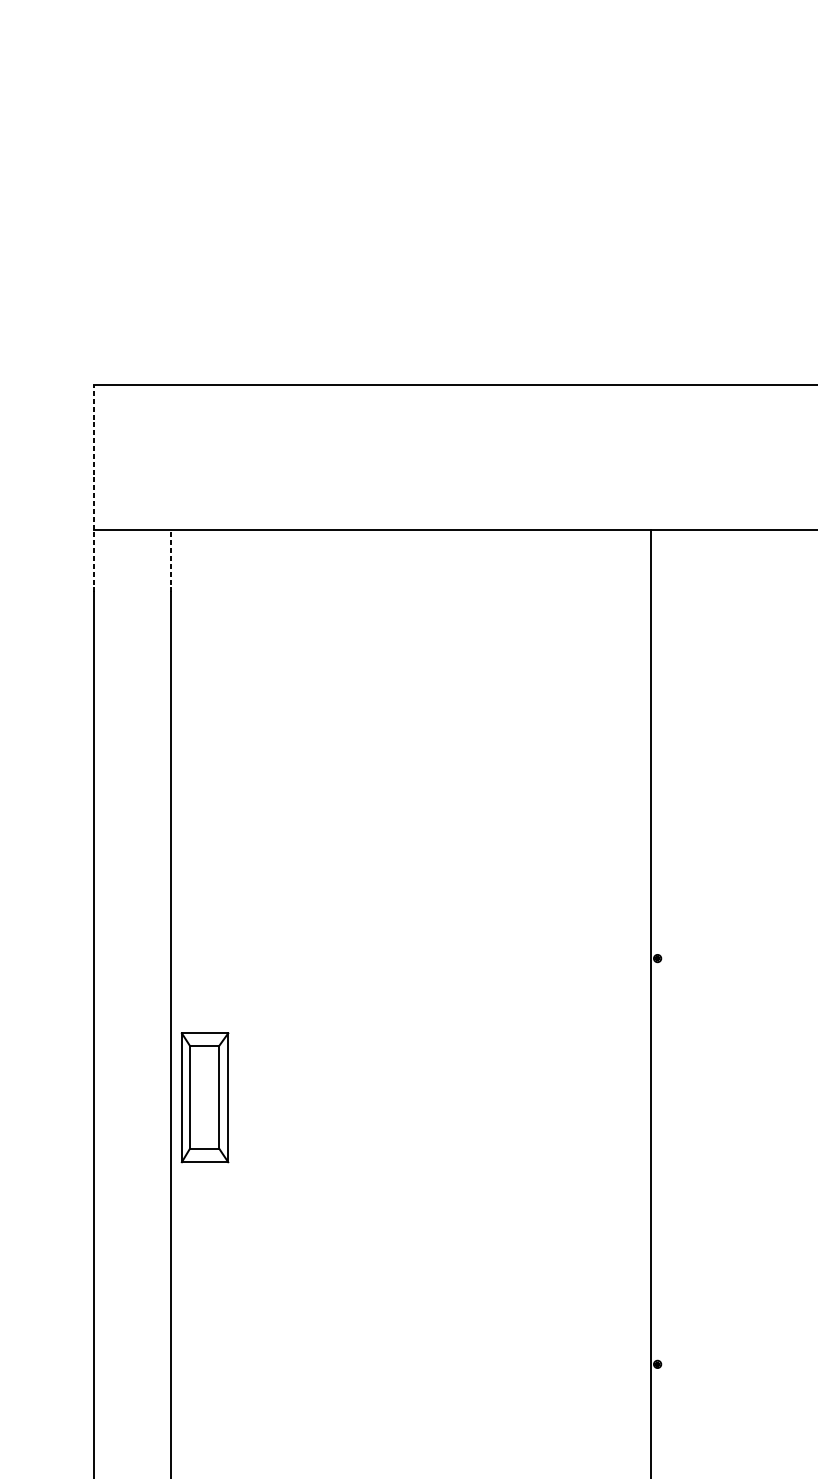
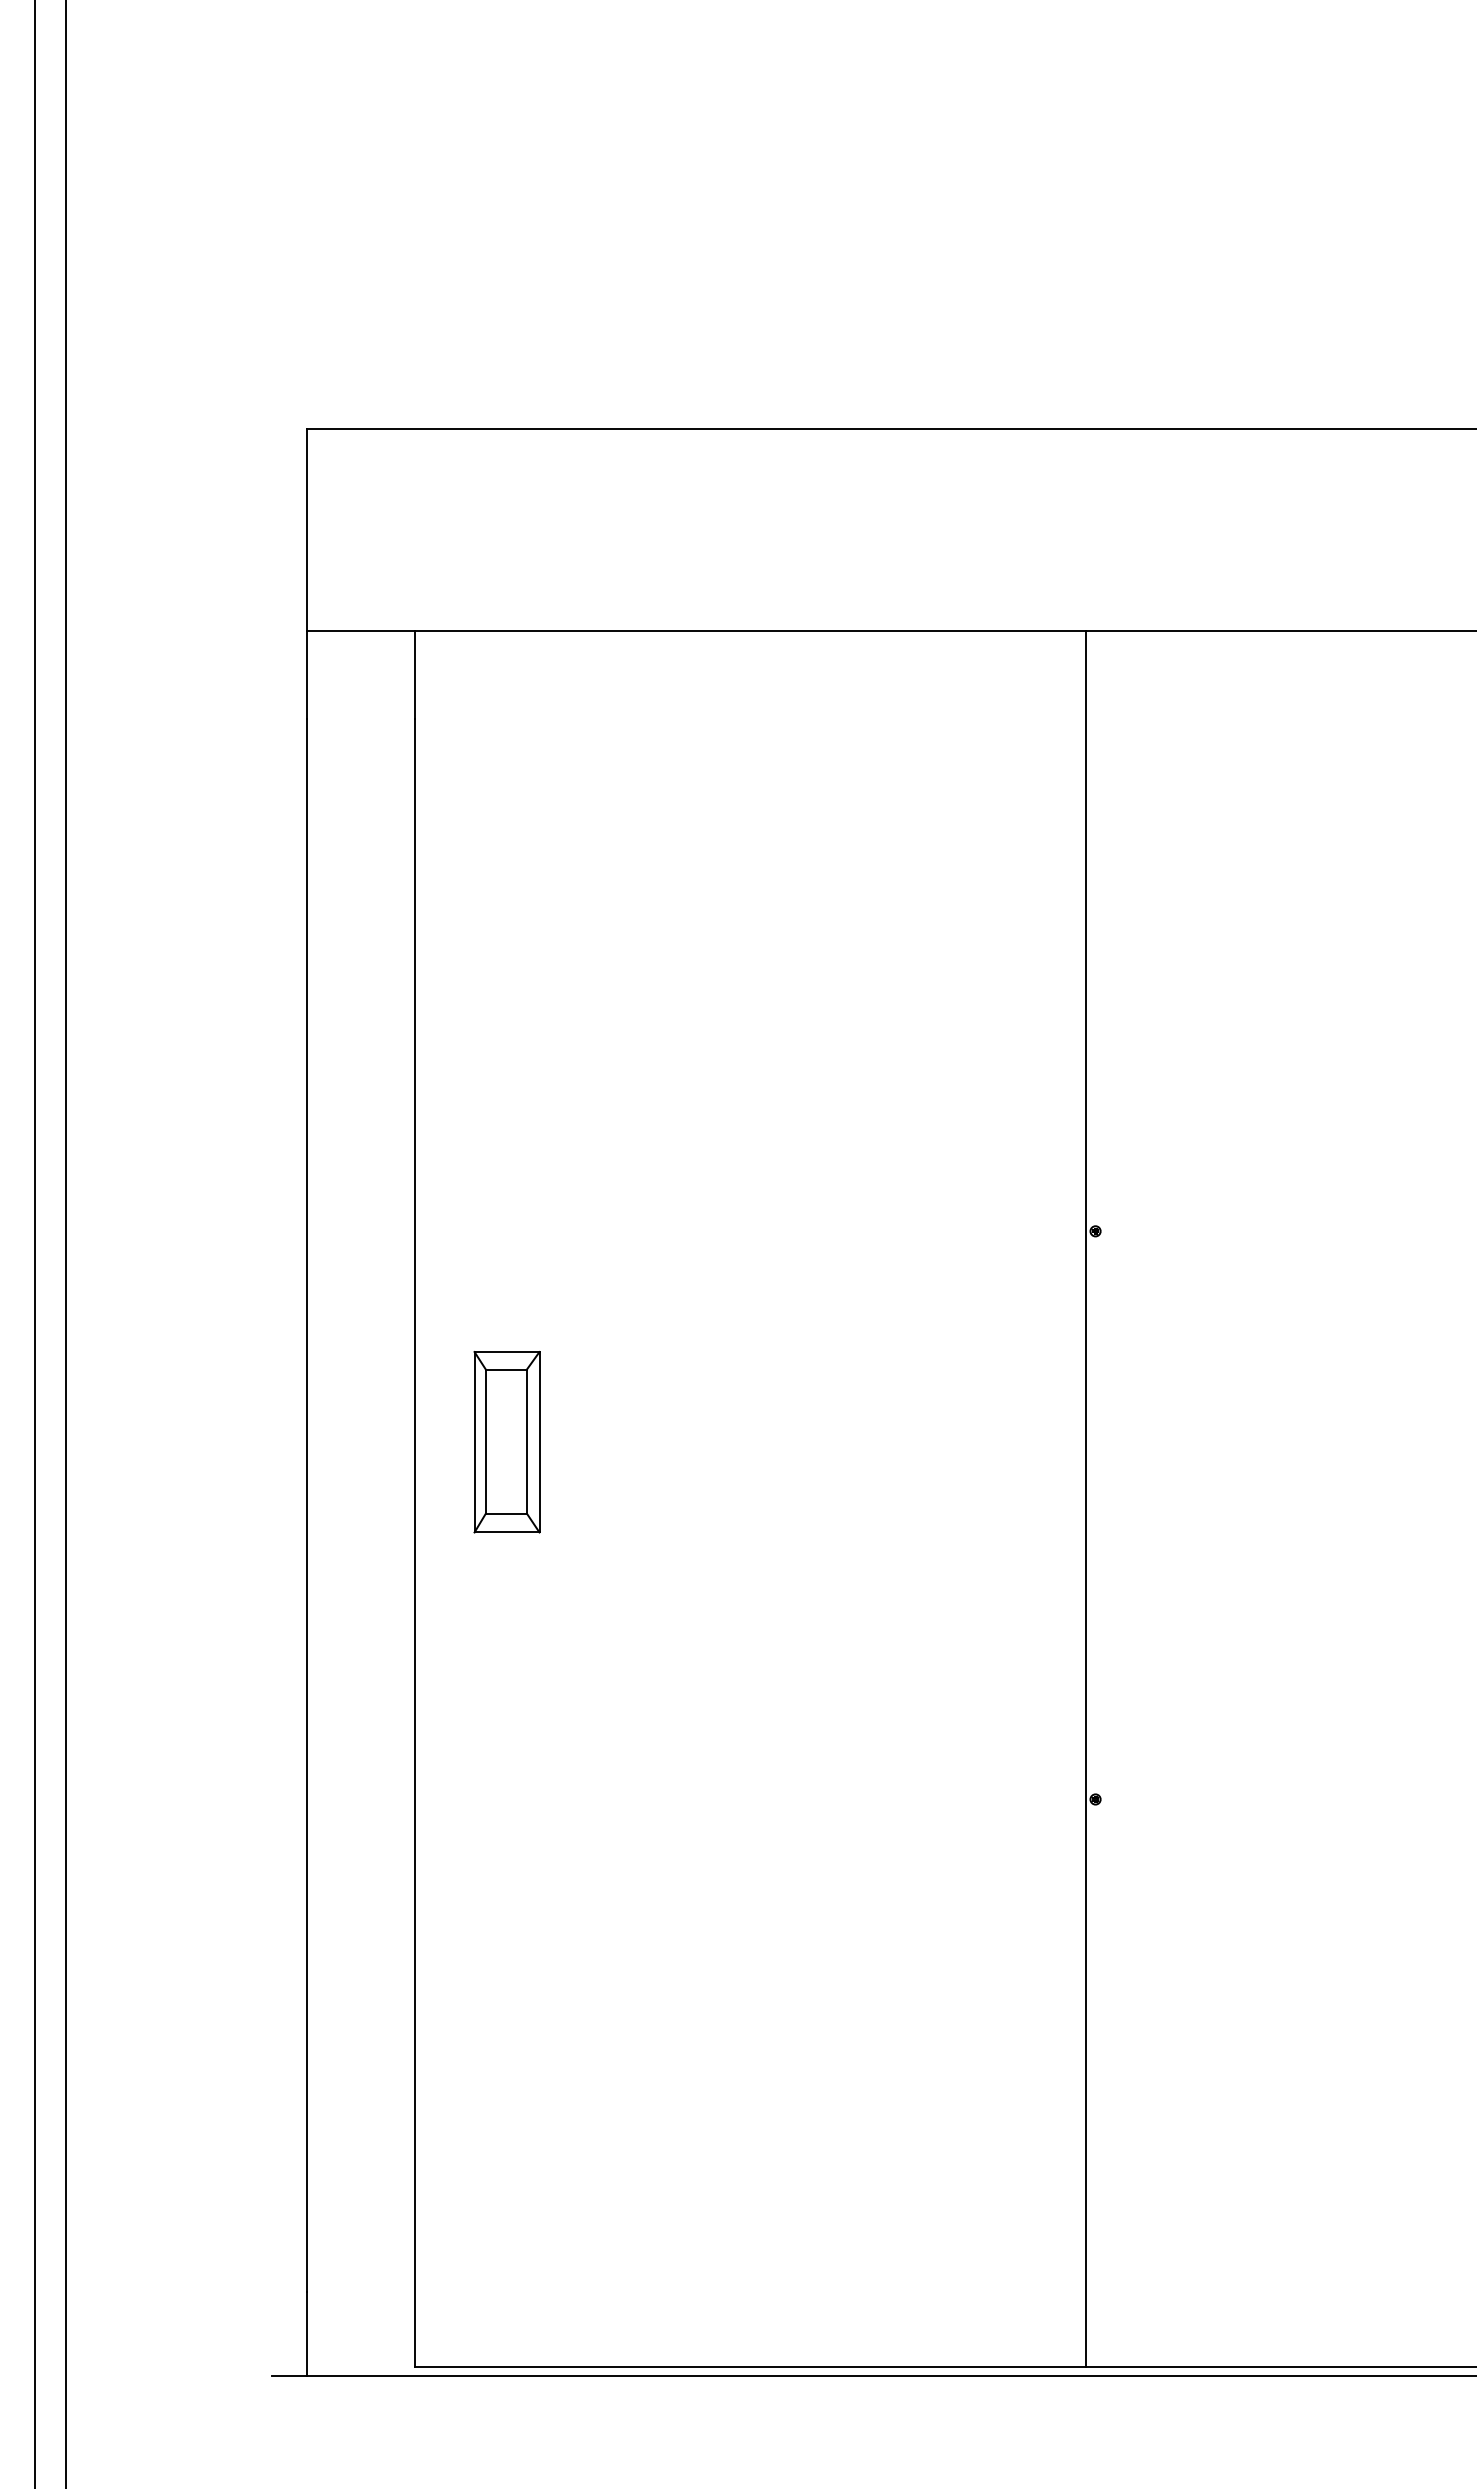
line: (93, 488) -> (306, 573), dashed -> solid
line: (171, 560) -> (414, 674), dashed -> solid
part: (204, 1097) -> (506, 1442), moved

